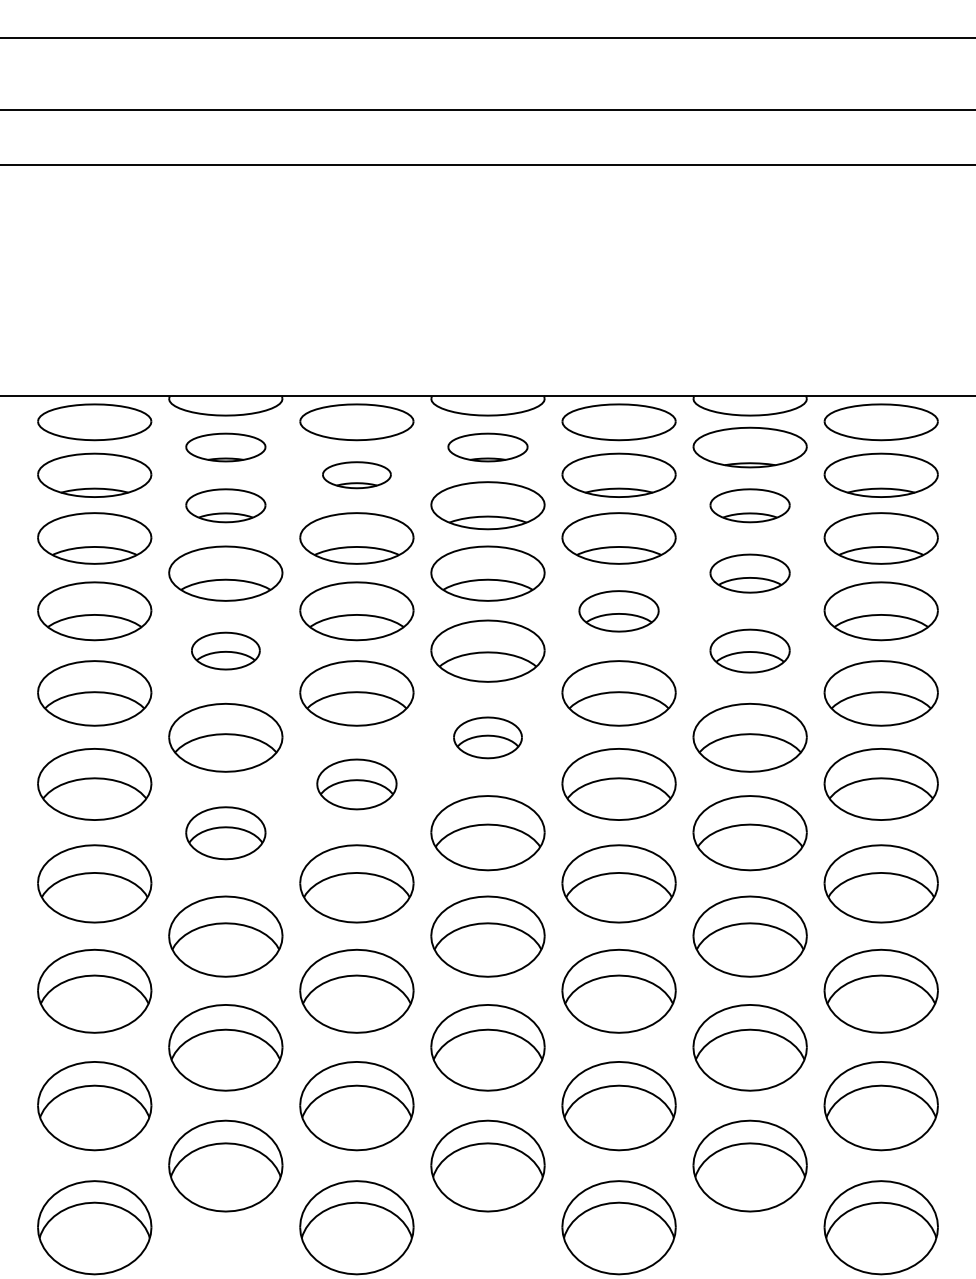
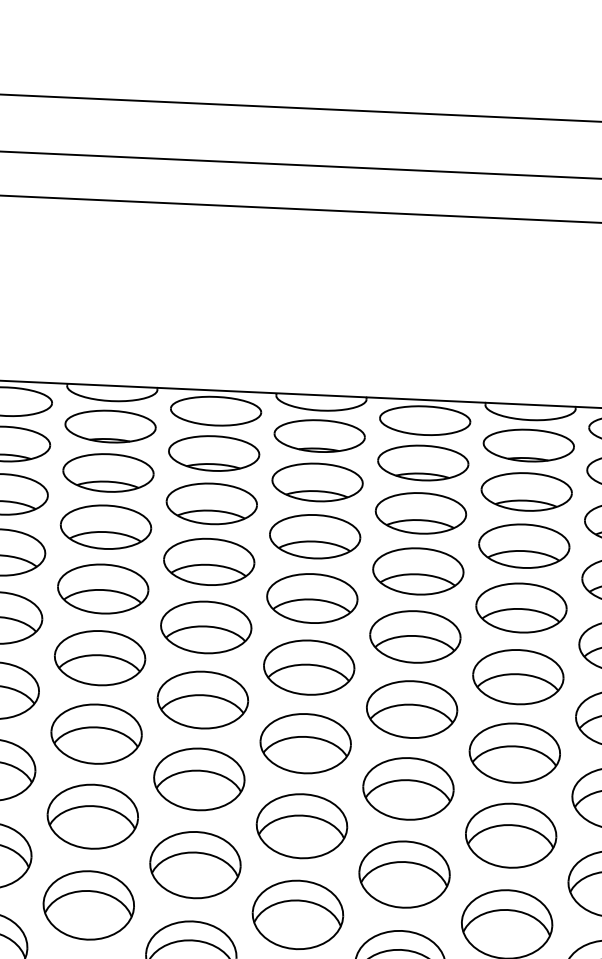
part: (225, 447) -> (110, 426), size x1.43
part: (487, 447) -> (319, 436), size x1.43
part: (356, 474) -> (213, 452), size x1.67
part: (225, 505) -> (108, 472), size x1.43
part: (749, 505) -> (526, 491), size x1.43
part: (749, 573) -> (523, 546), size x1.43
part: (618, 611) -> (417, 571), size x1.43
part: (225, 650) -> (102, 588), size x1.67
part: (749, 650) -> (520, 607), size x1.43
part: (487, 737) -> (308, 667), size x1.67
part: (356, 784) -> (202, 700), size x1.43
part: (225, 833) -> (96, 734), size x1.43

